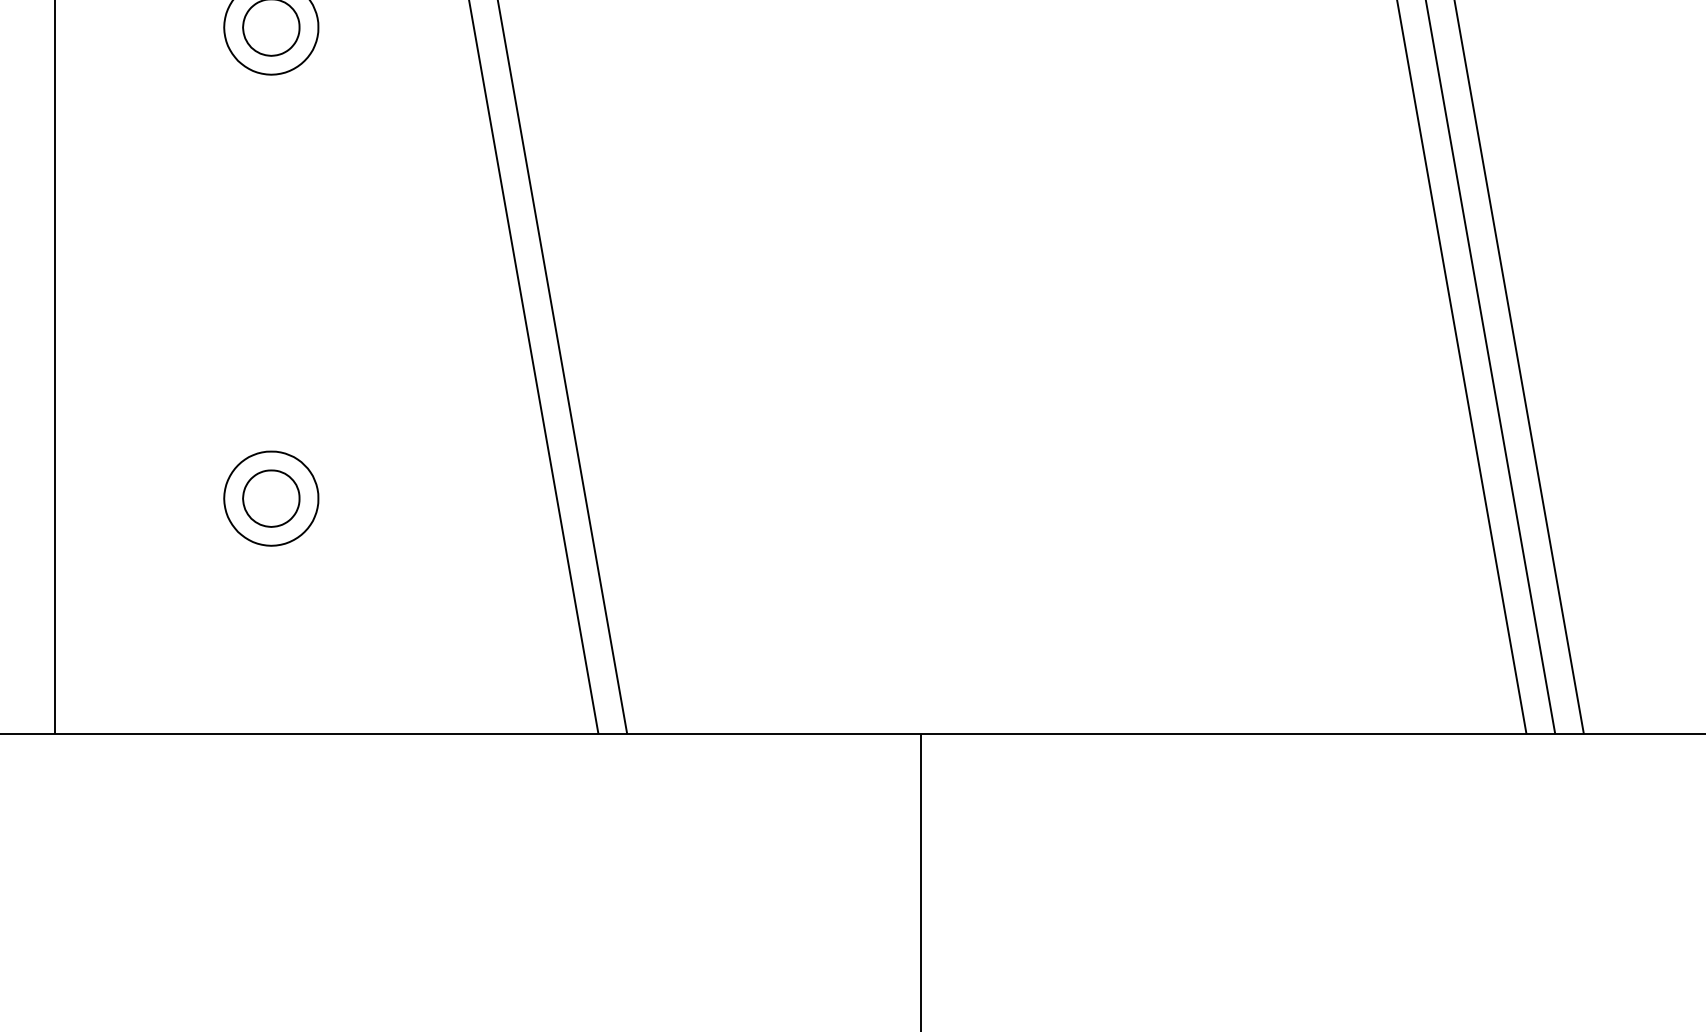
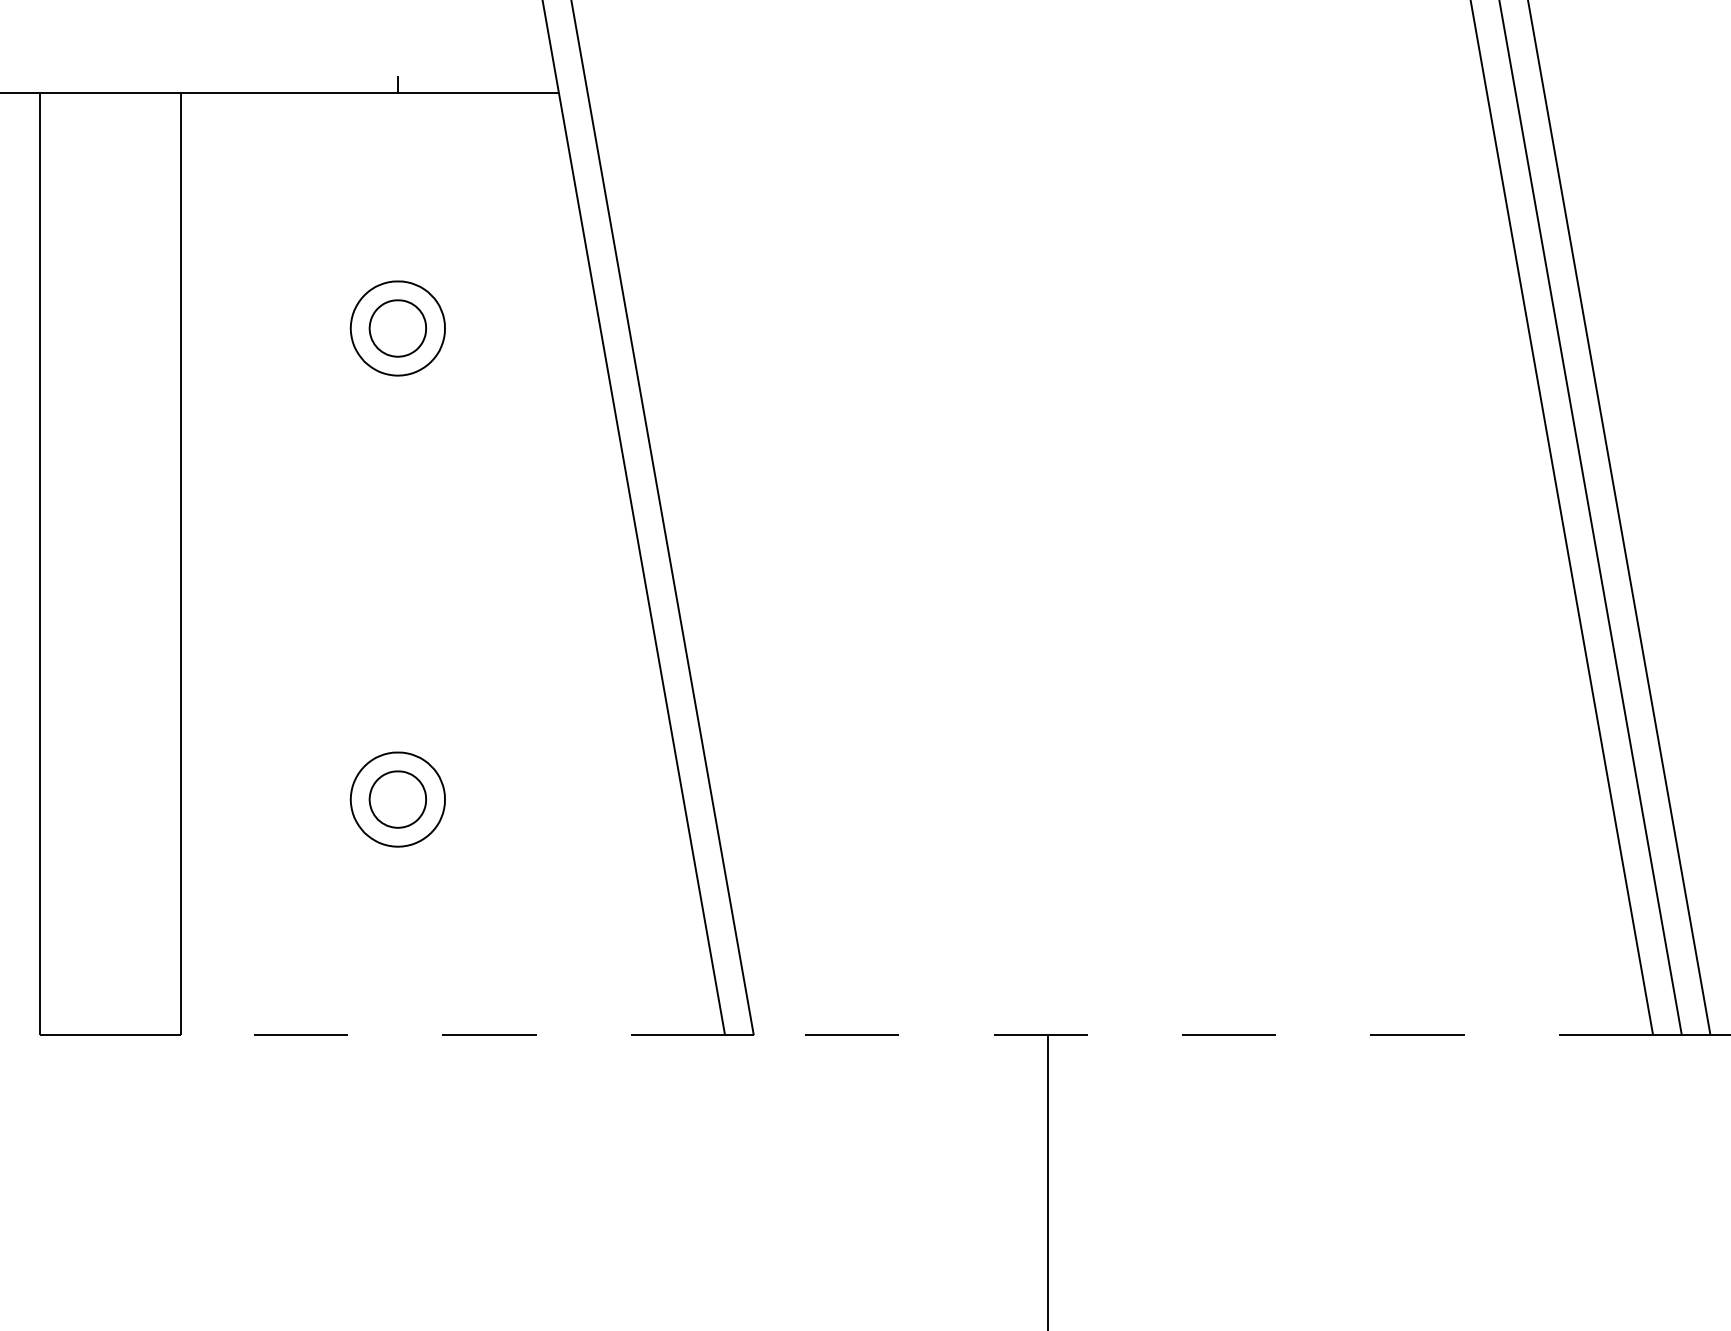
line: (326, 734) -> (453, 1035), solid -> dashed
line: (1076, 734) -> (1203, 1035), solid -> dashed

